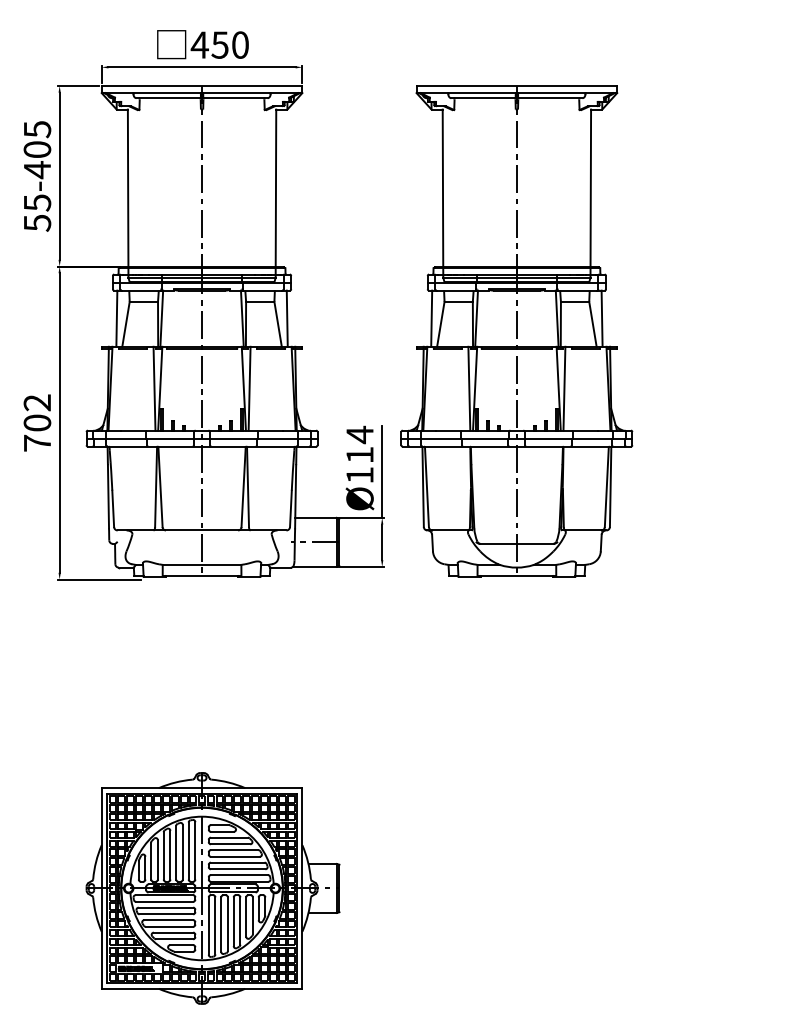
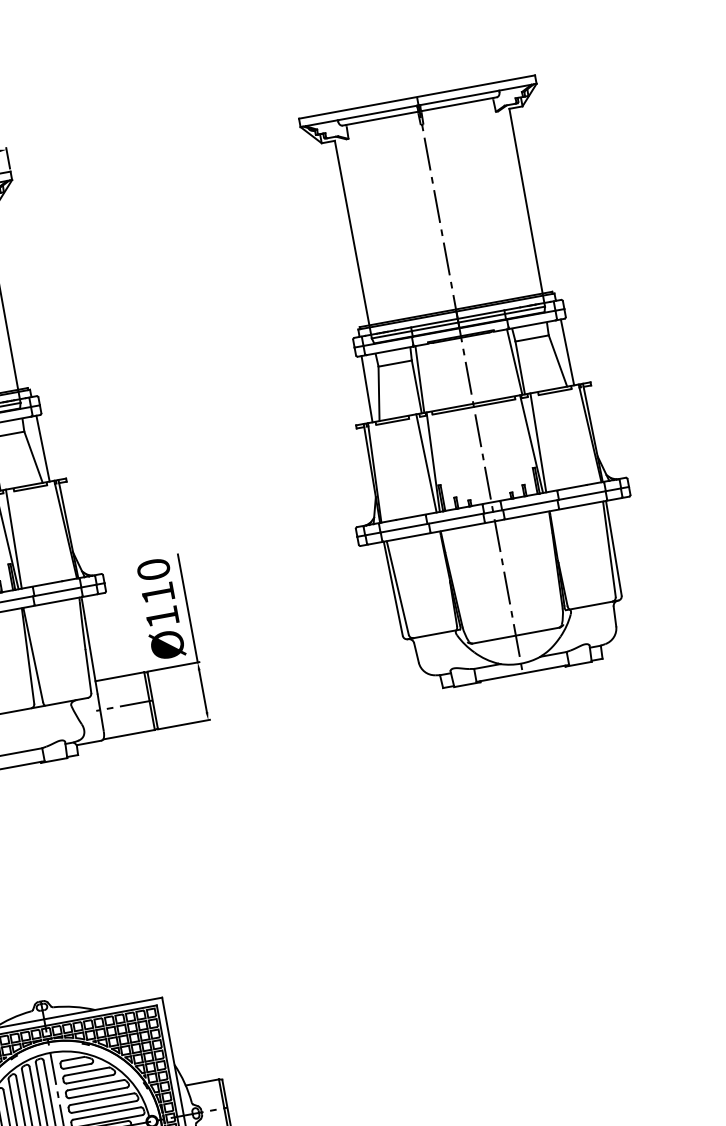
part: (516, 331) -> (469, 385), moved
text: (359, 434) -> (153, 569), Ø114 -> Ø110

